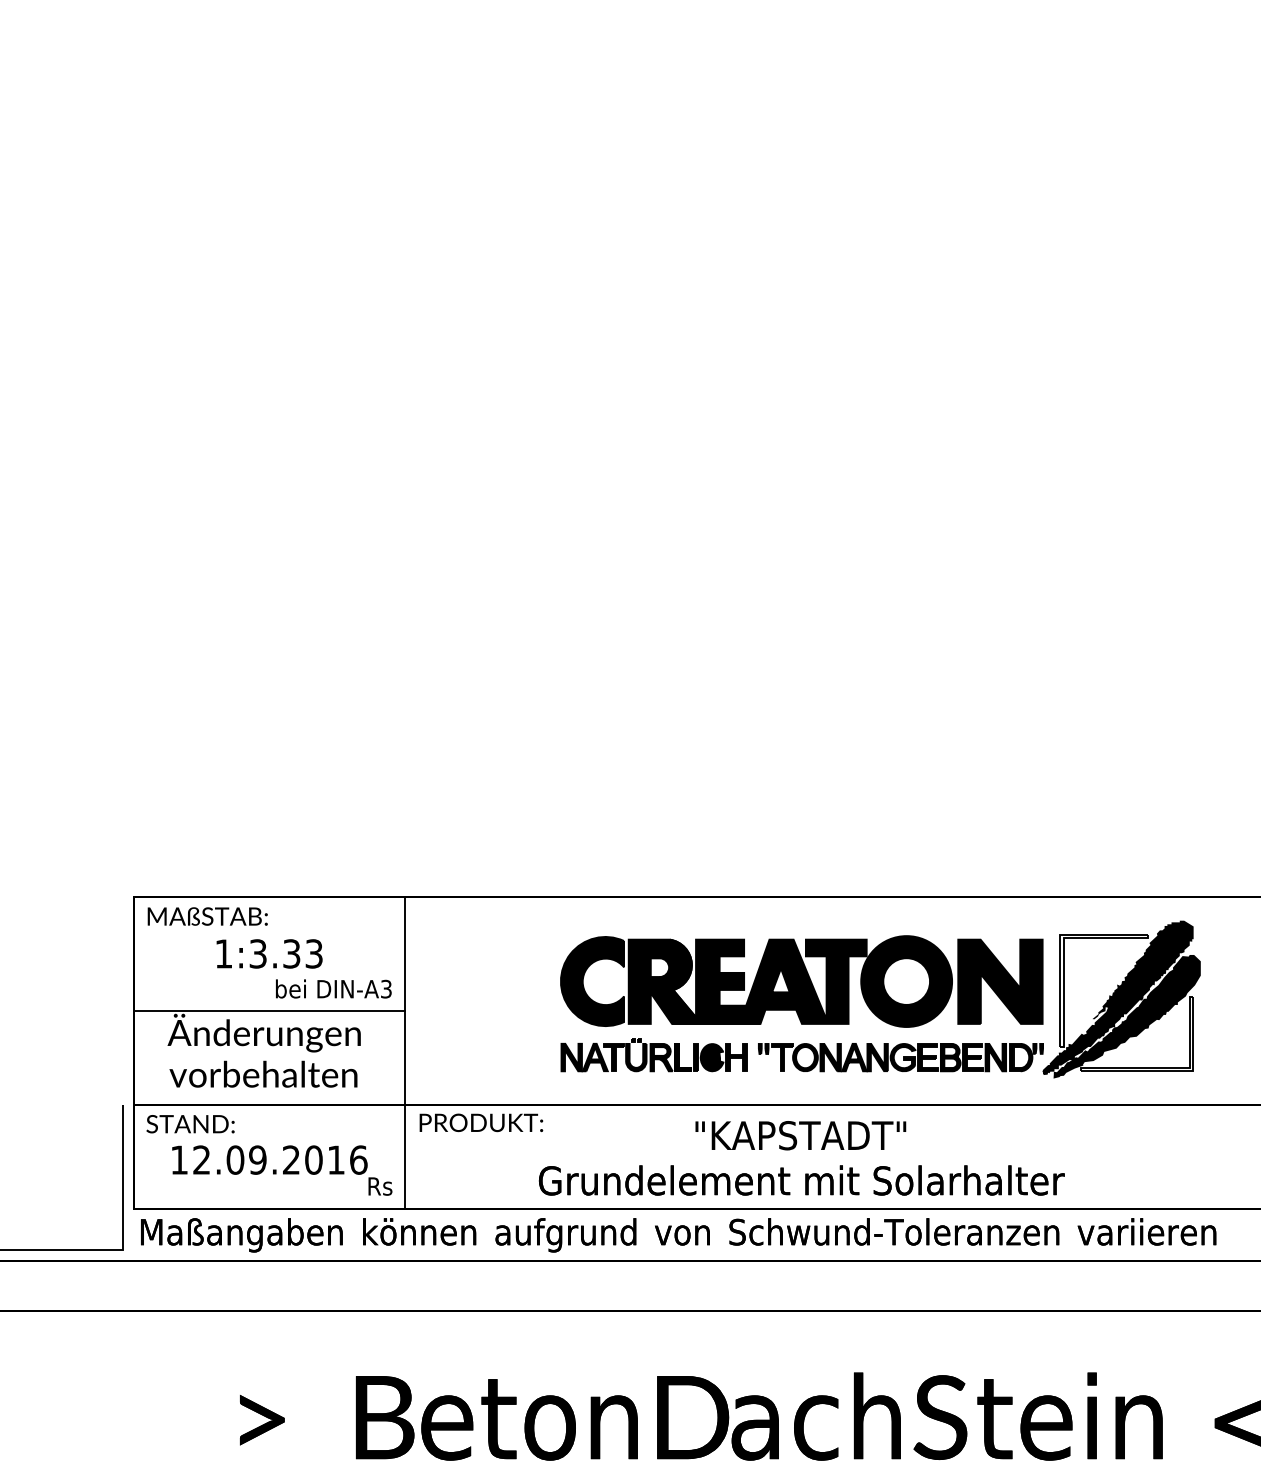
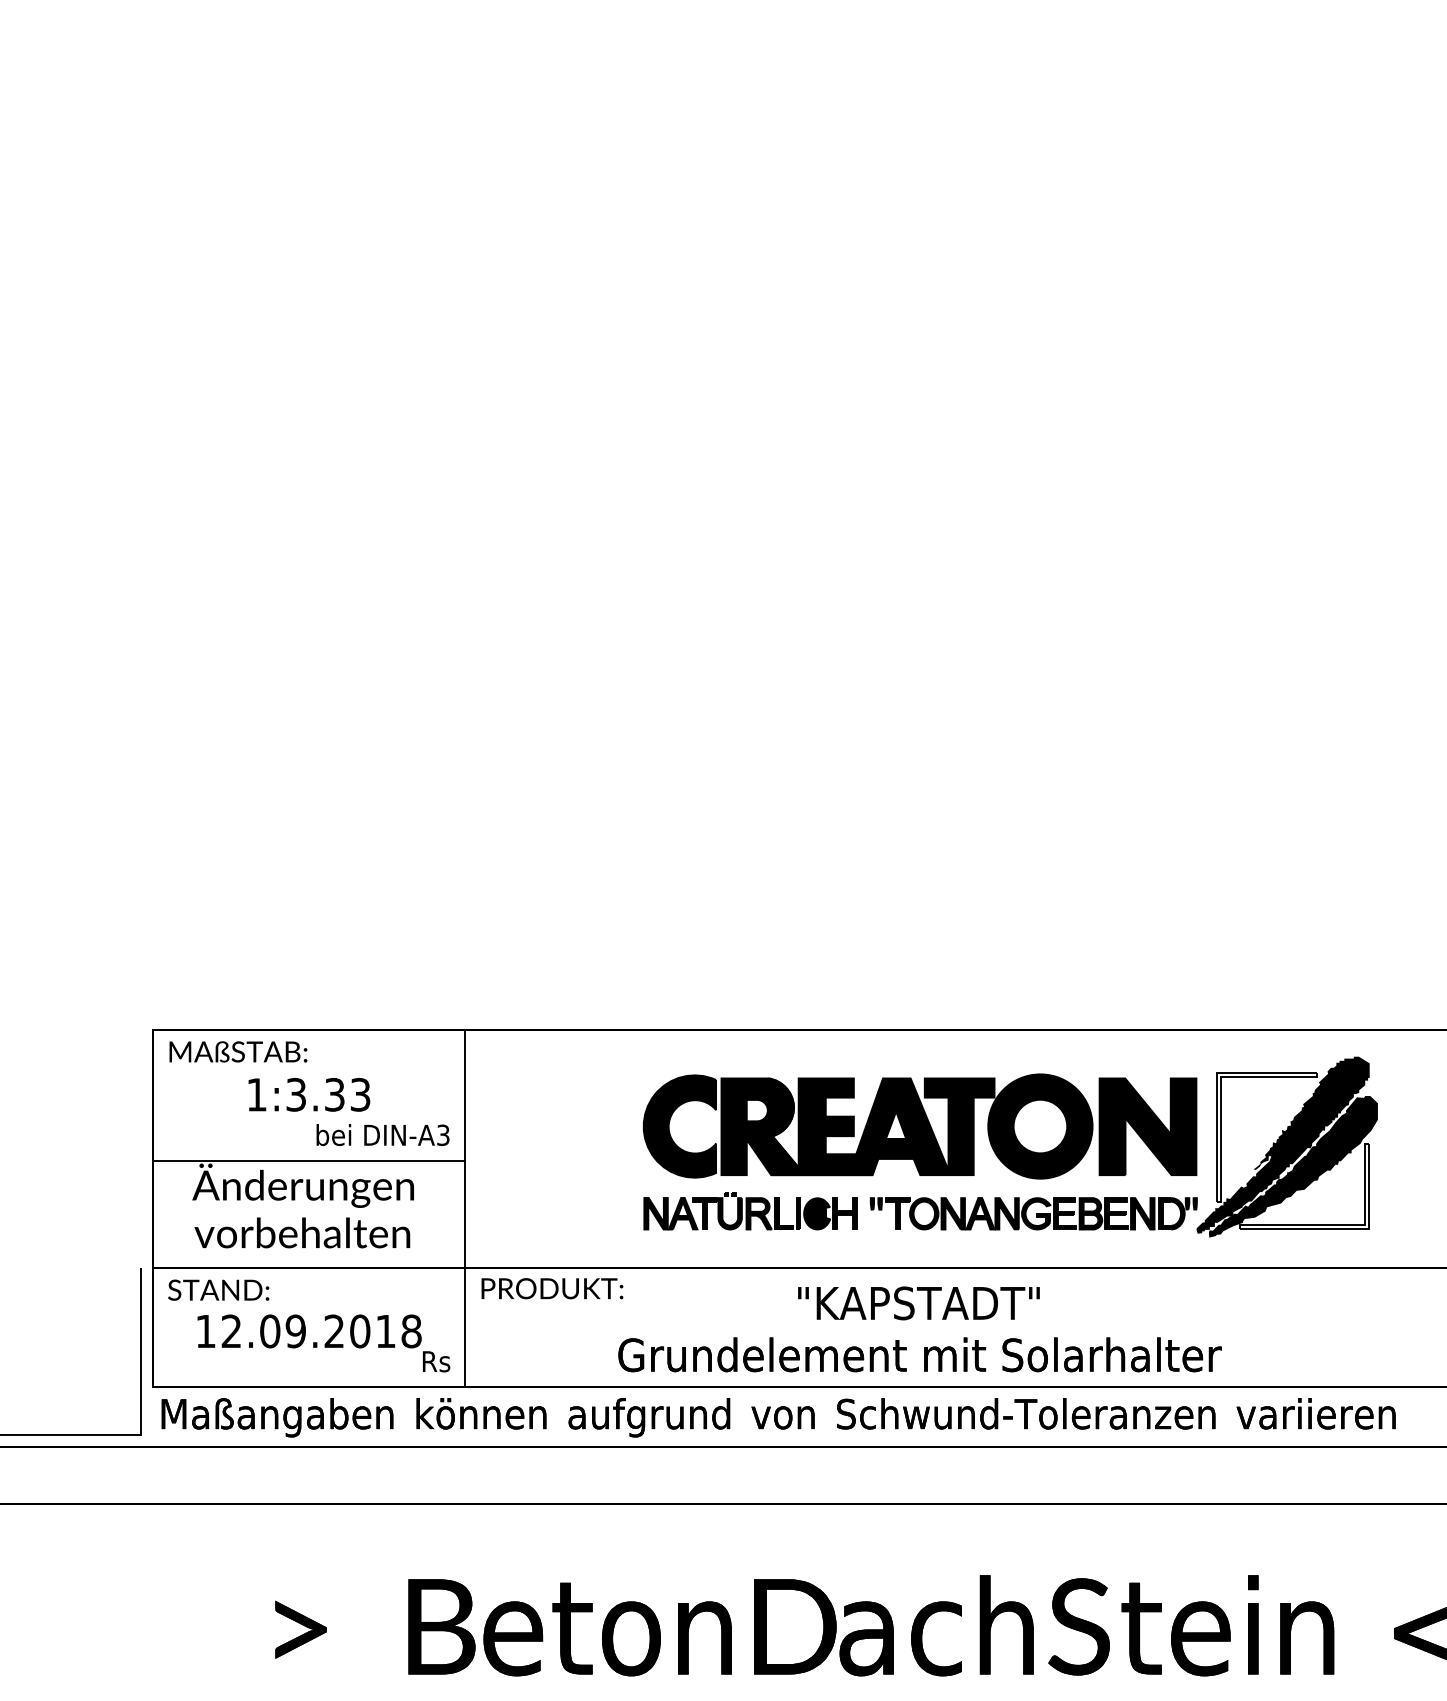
text: (358, 1159) -> (411, 1330), 12.09.2016 -> 12.09.2018

